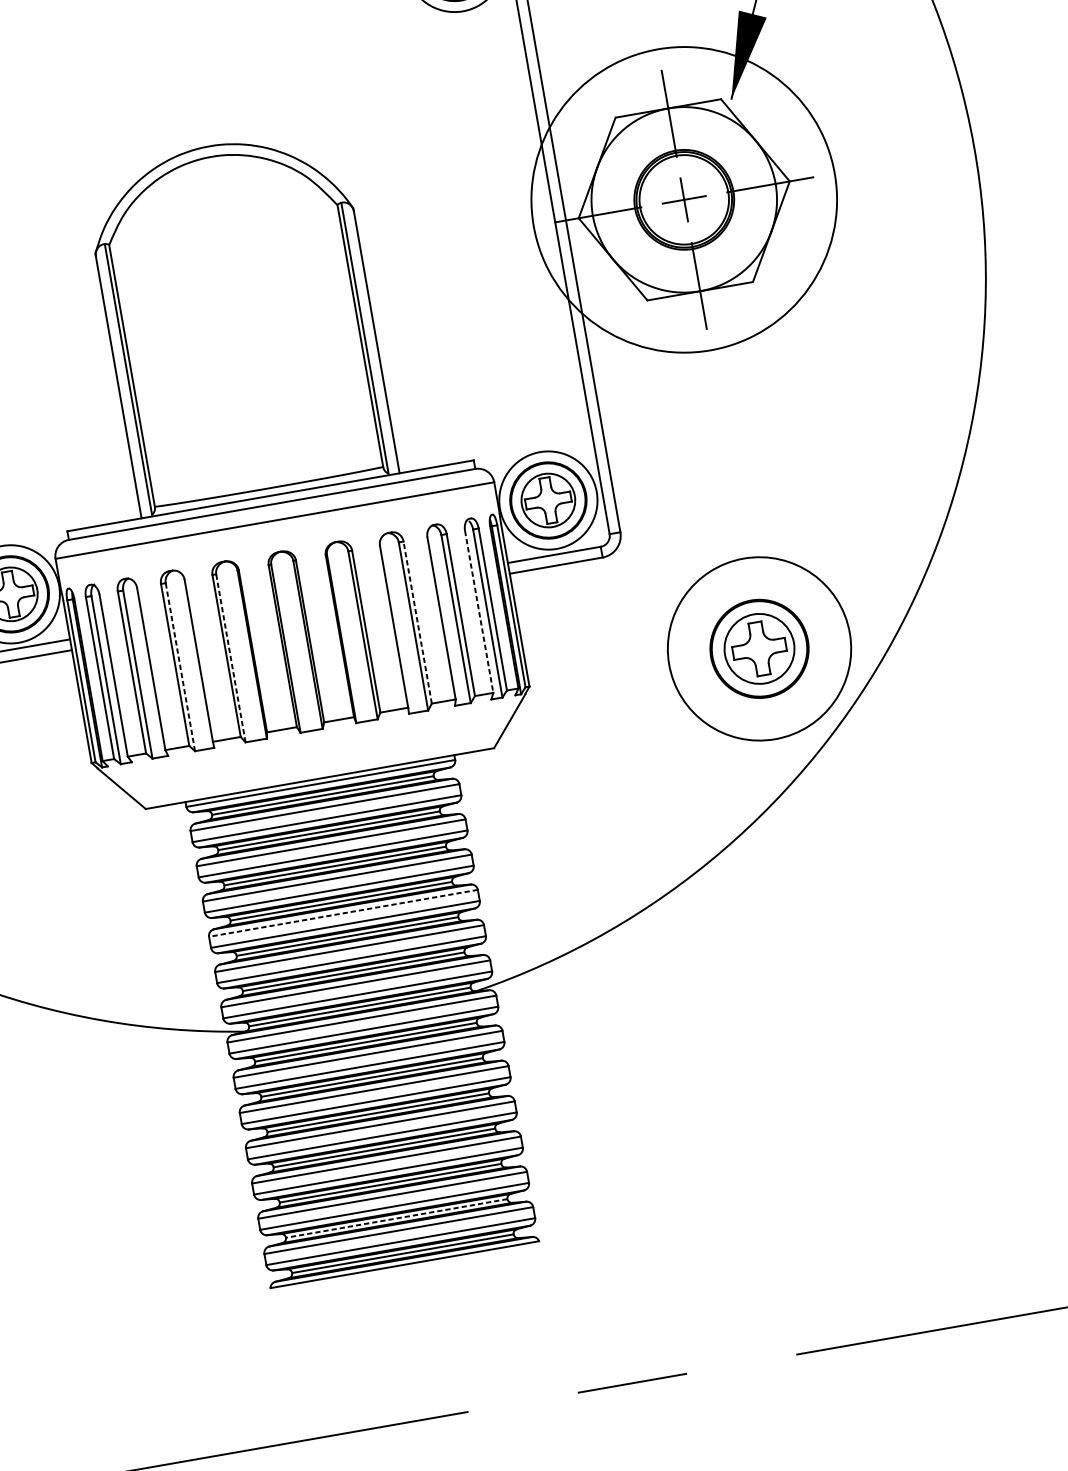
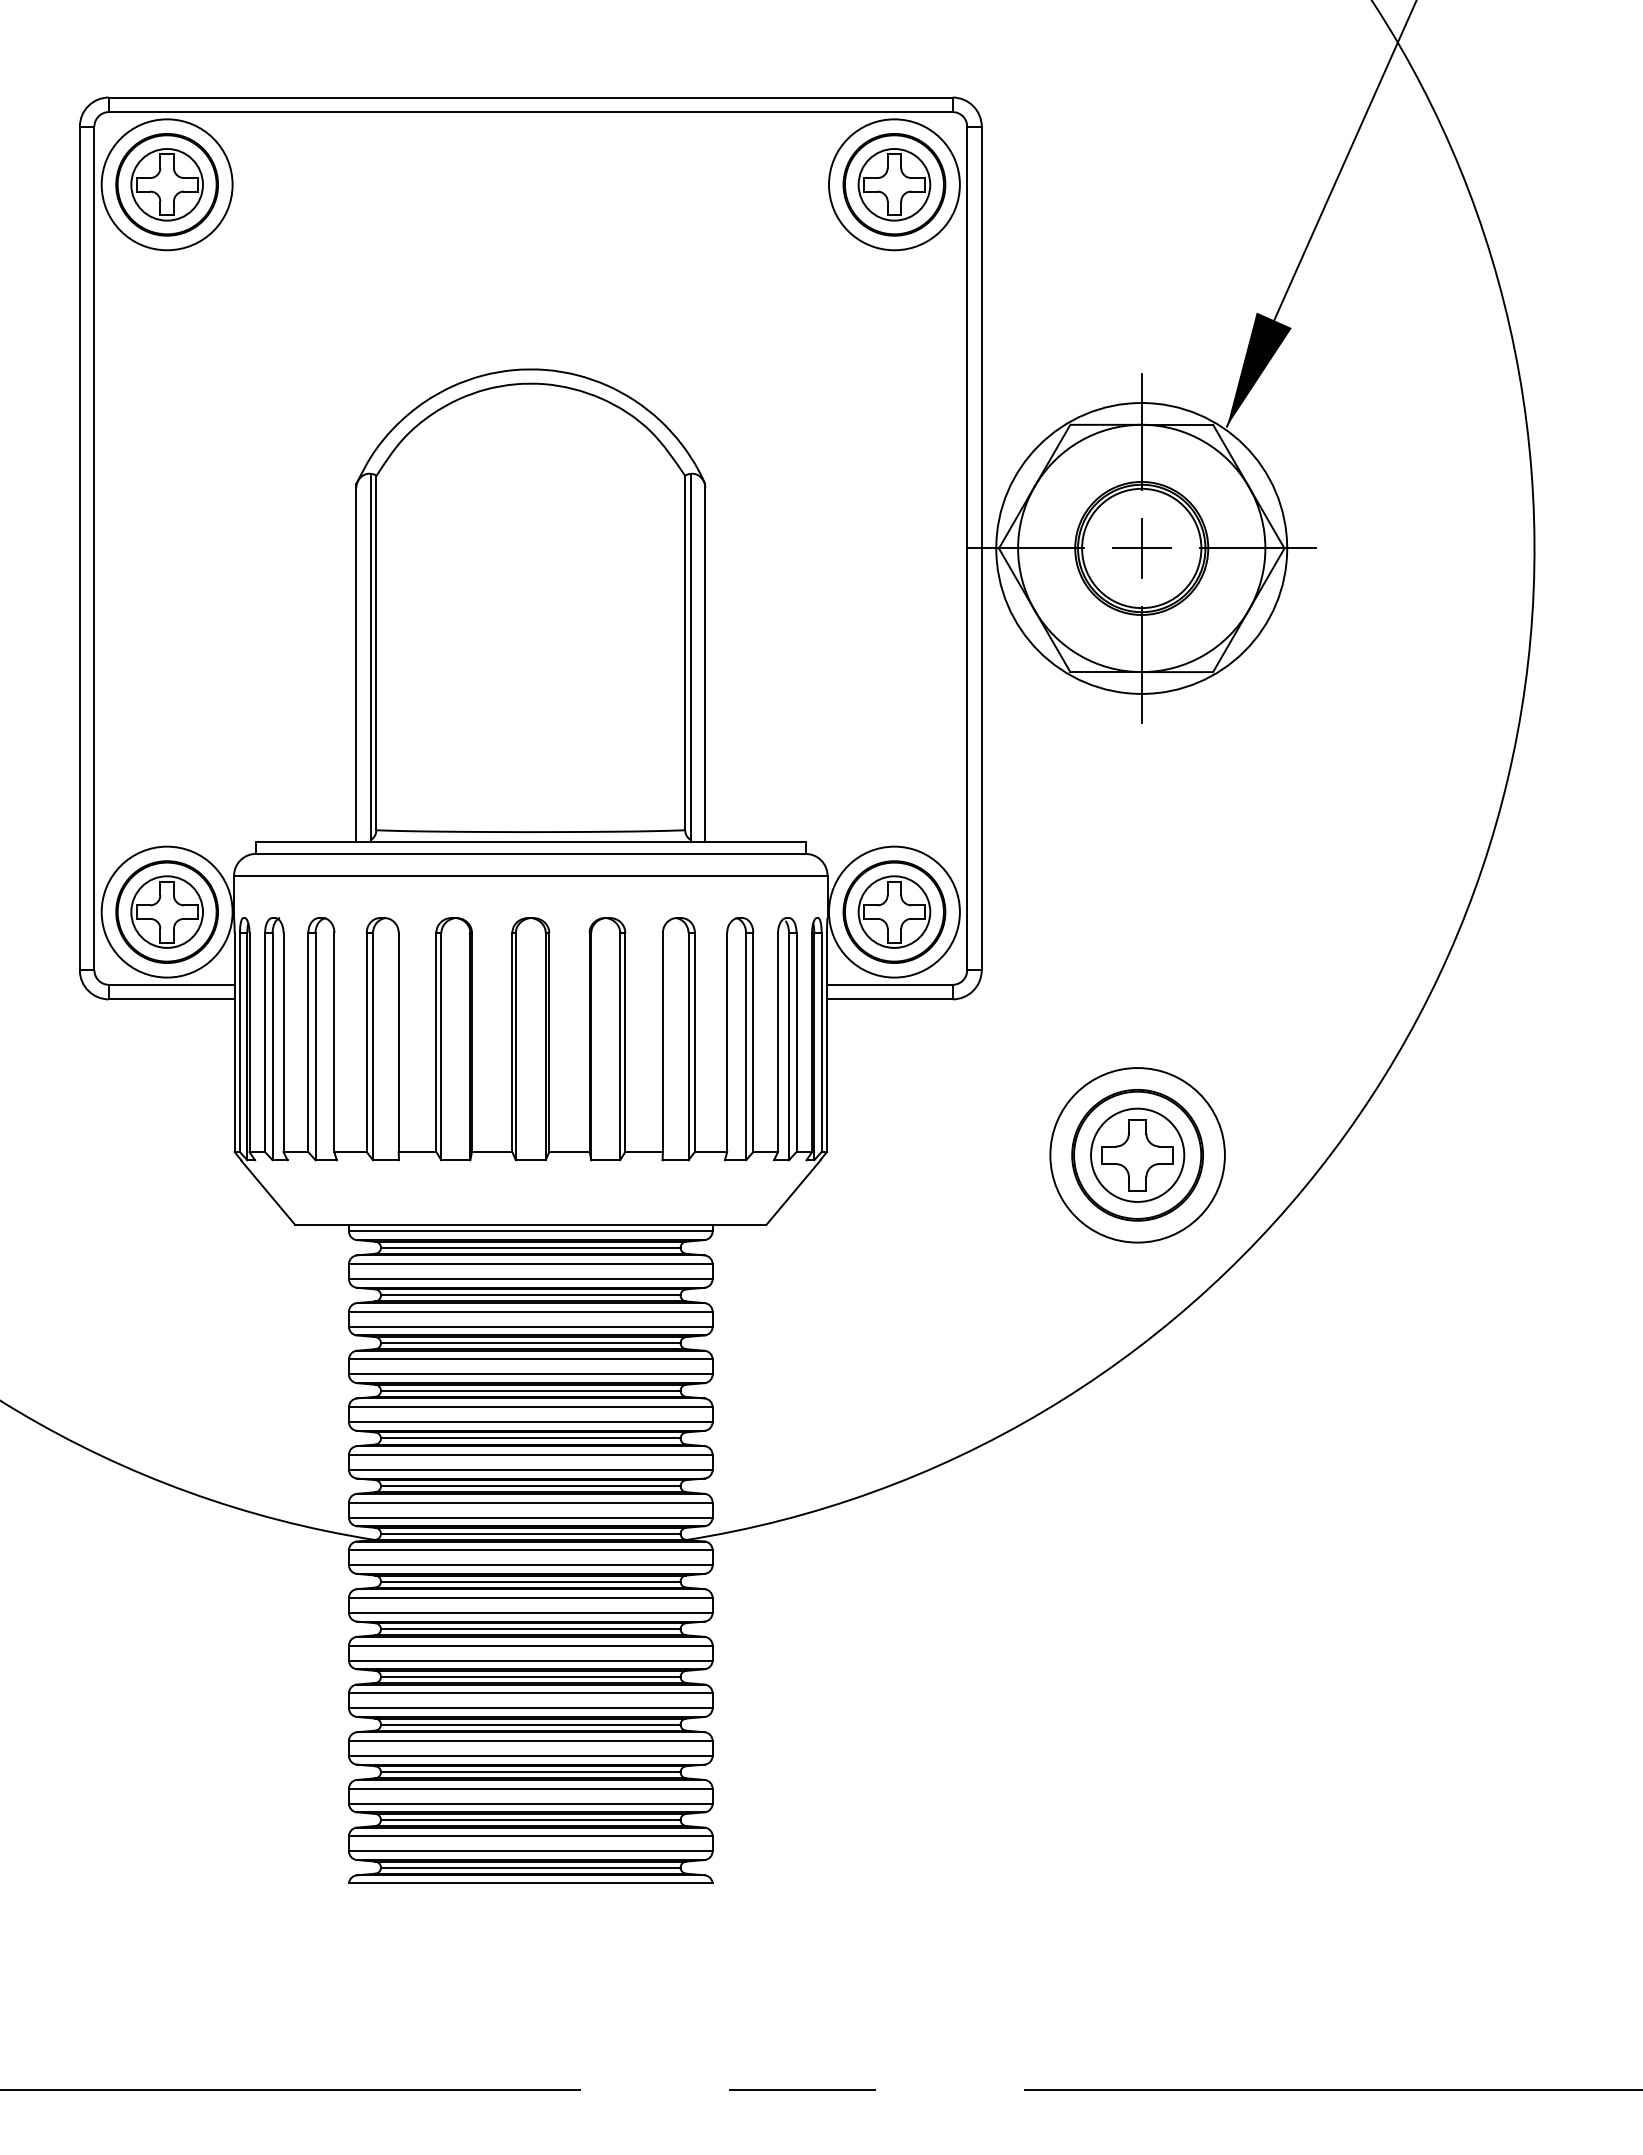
circle: (684, 199) -> (1141, 548), size x0.71
line: (479, 611) -> (778, 1042), dashed -> solid
line: (417, 622) -> (694, 1042), dashed -> solid
circle: (759, 649) -> (1137, 1155), size x0.71
line: (230, 658) -> (441, 1046), dashed -> solid
line: (180, 667) -> (373, 1046), dashed -> solid
line: (343, 913) -> (530, 1407), dashed -> solid
line: (396, 1218) -> (530, 1819), dashed -> solid

